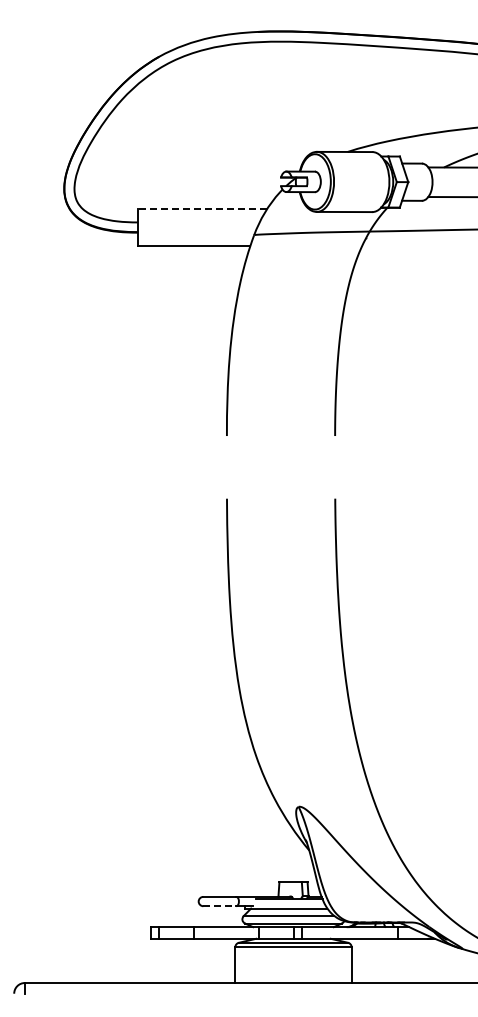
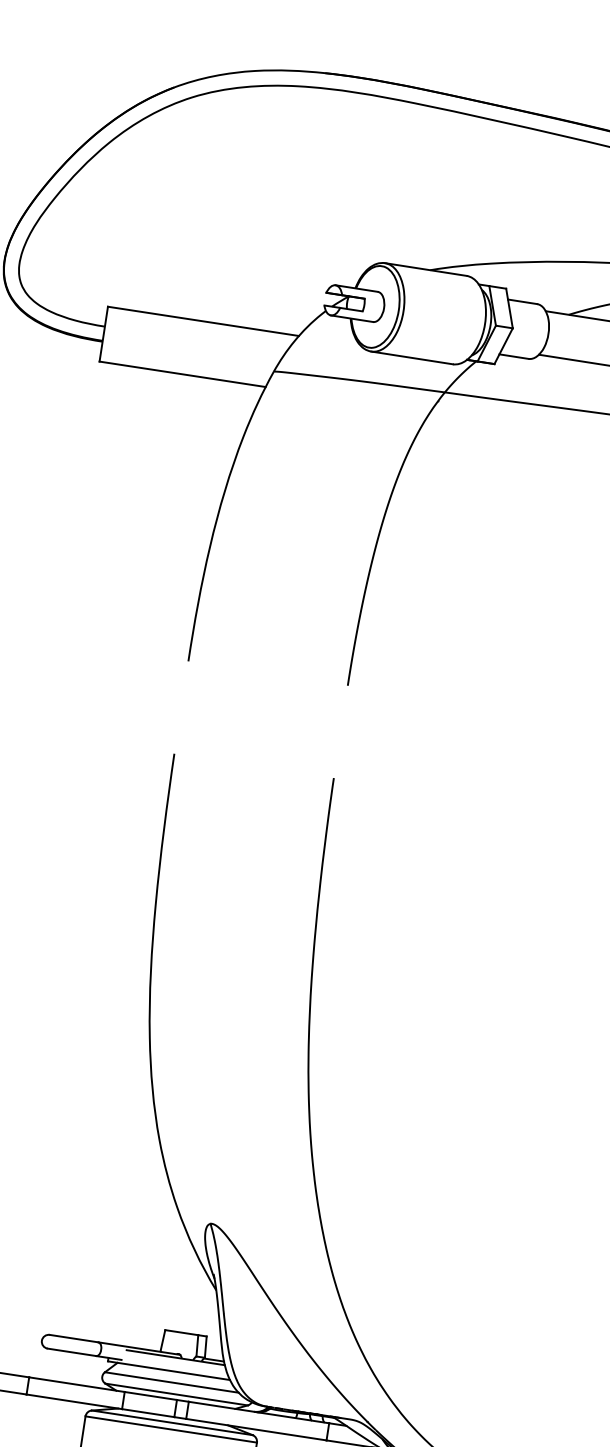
line: (202, 208) -> (203, 320), dashed -> solid
line: (220, 906) -> (72, 1352), dashed -> solid

